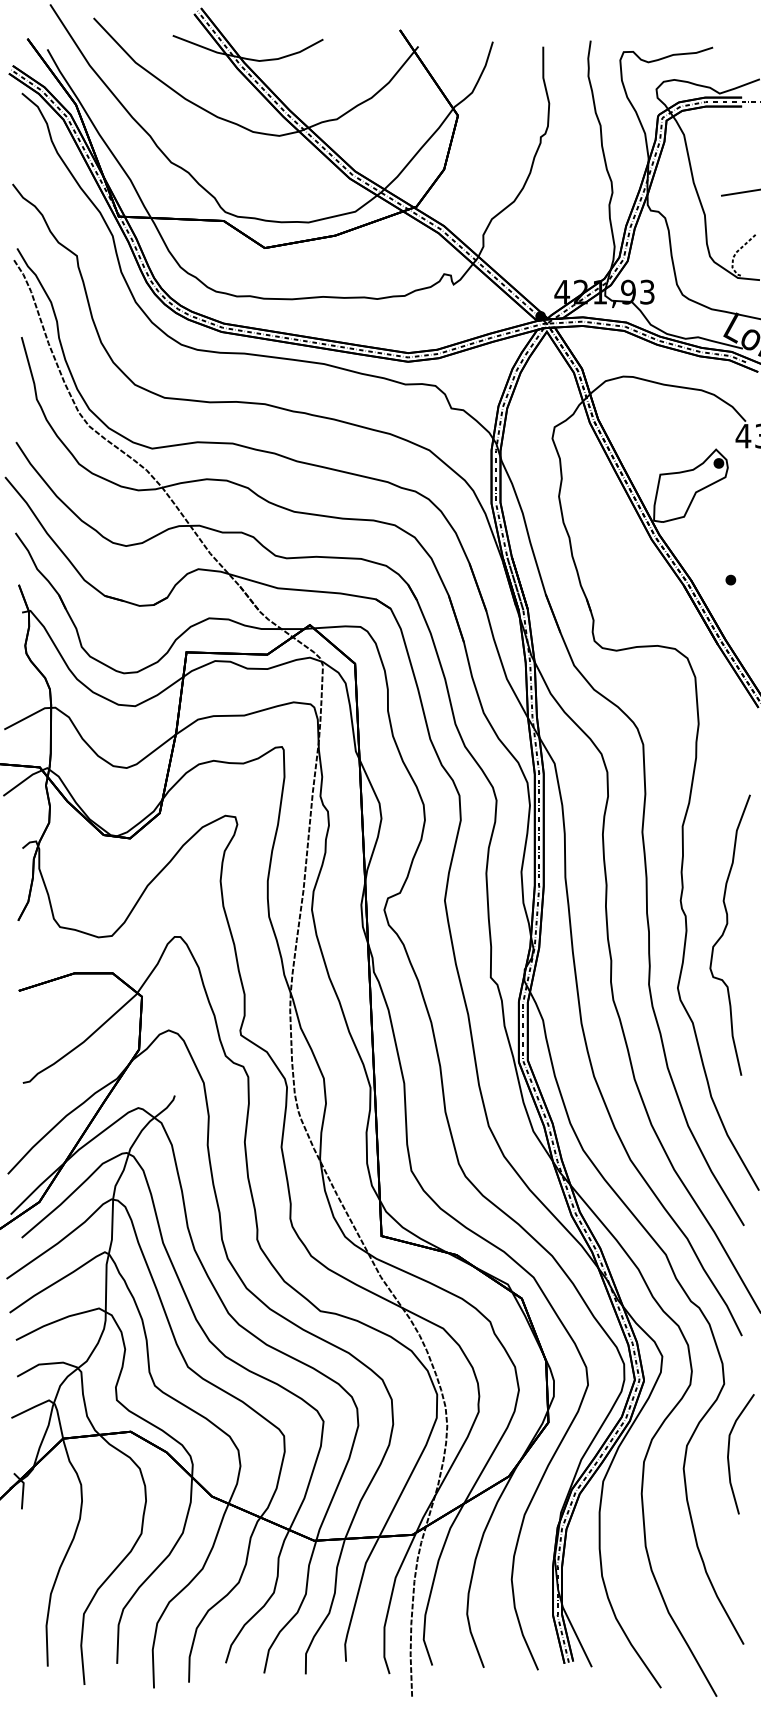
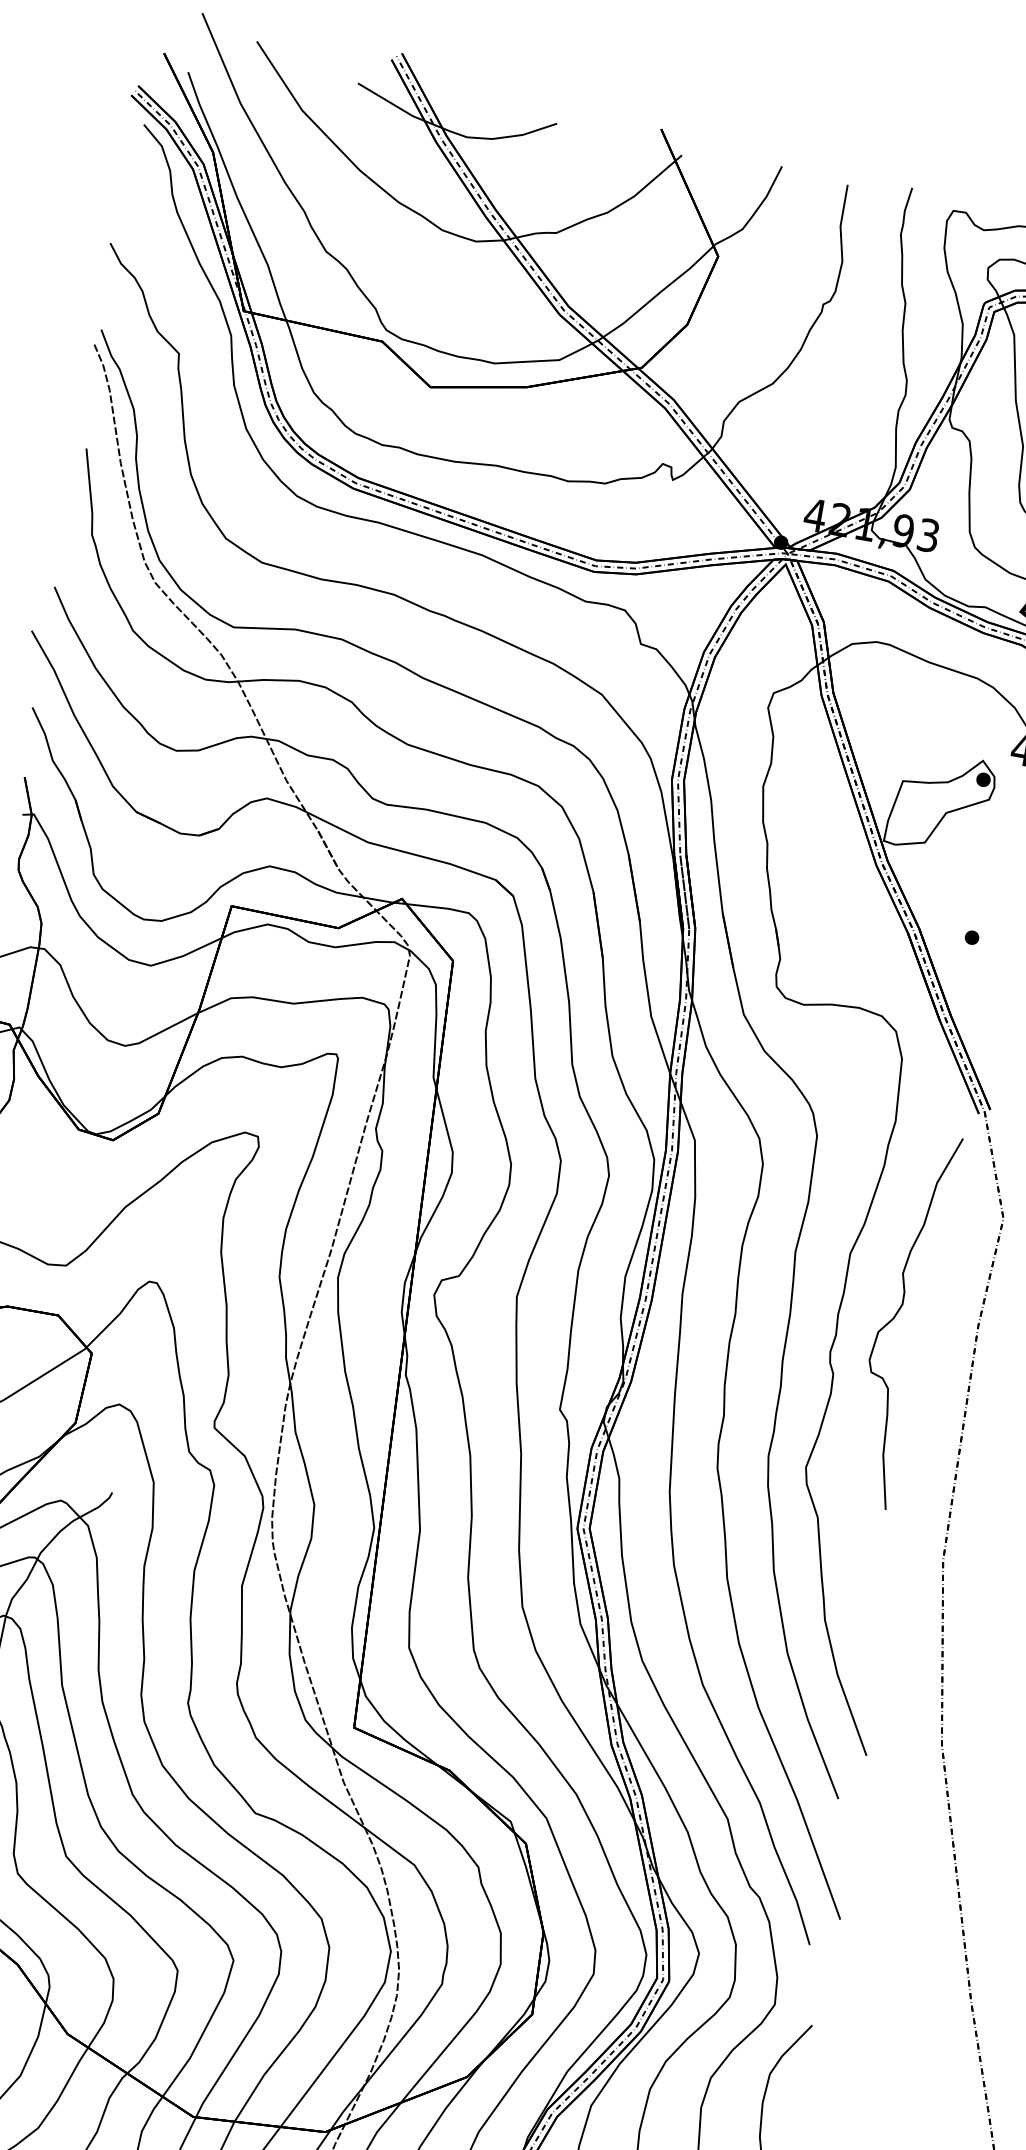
curve: (724, 933) -> (896, 1316), moved

